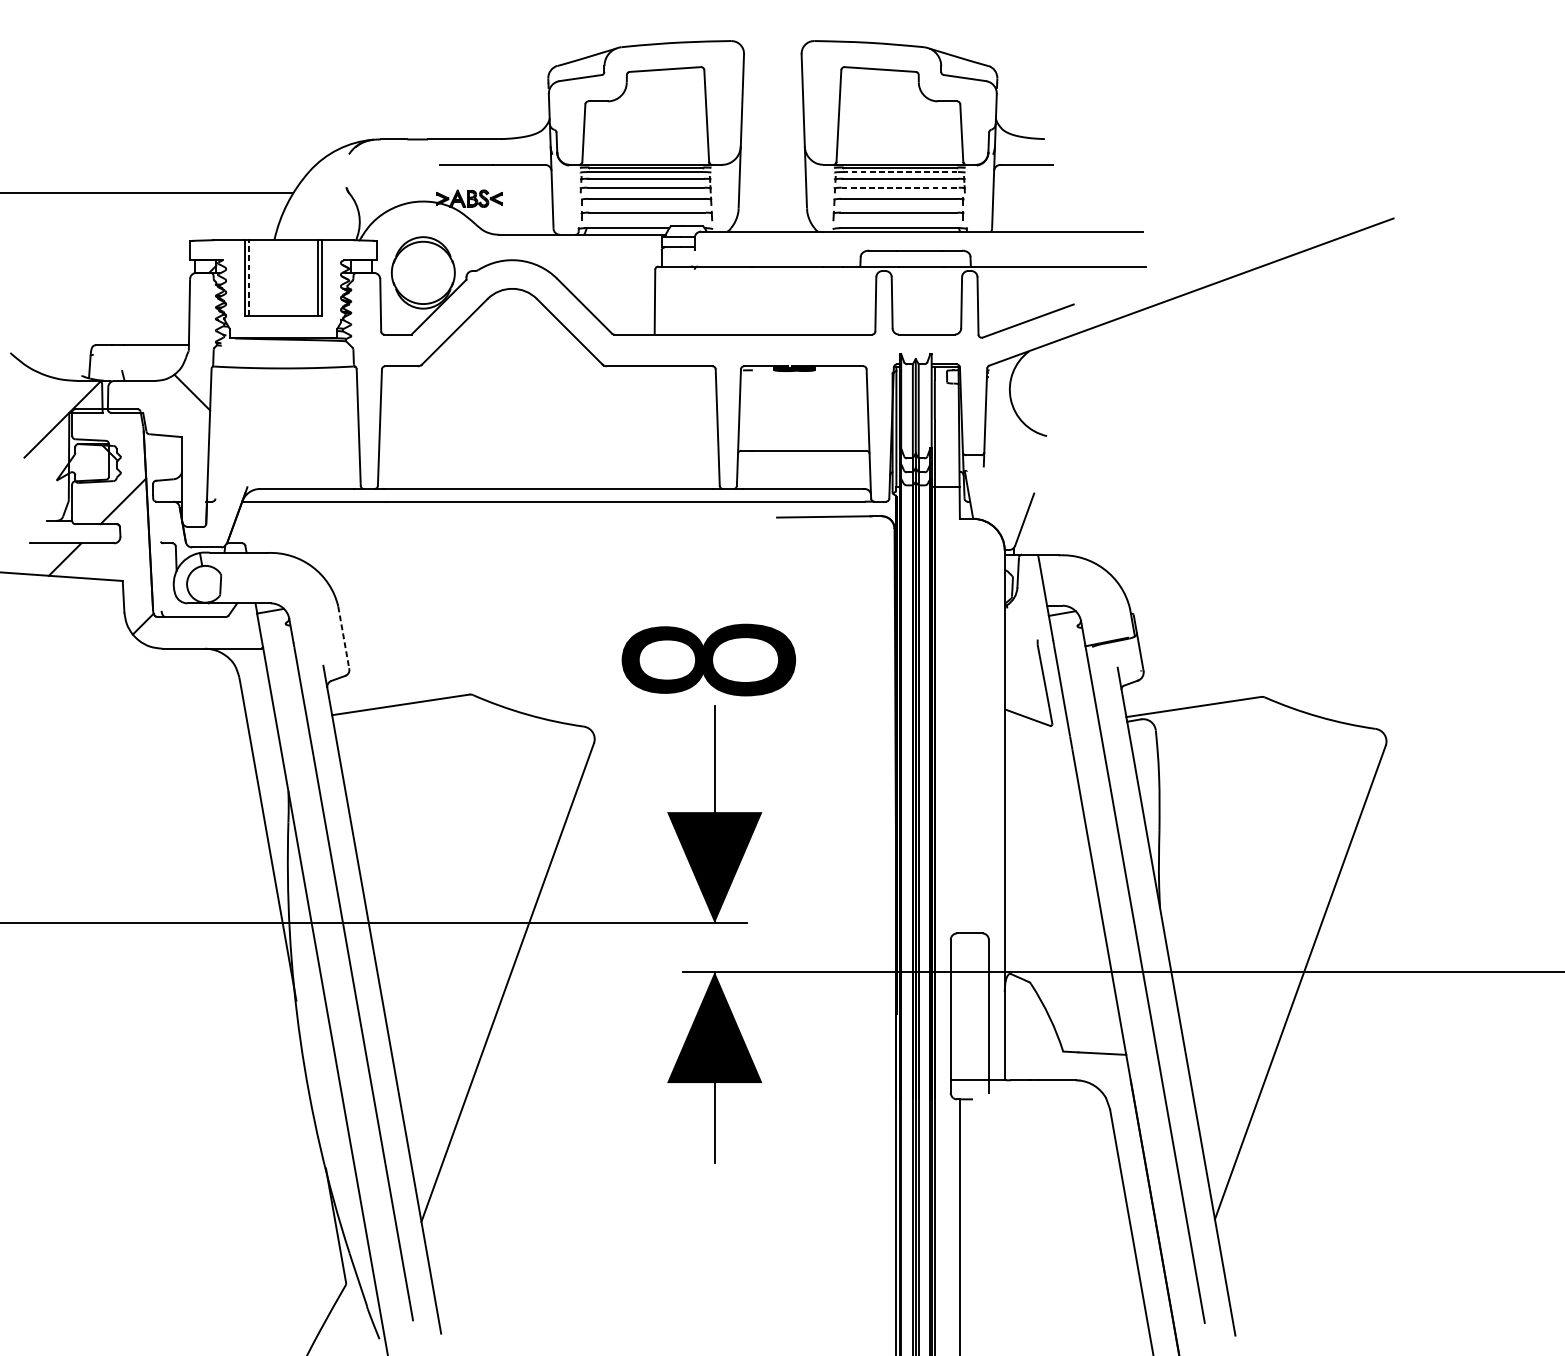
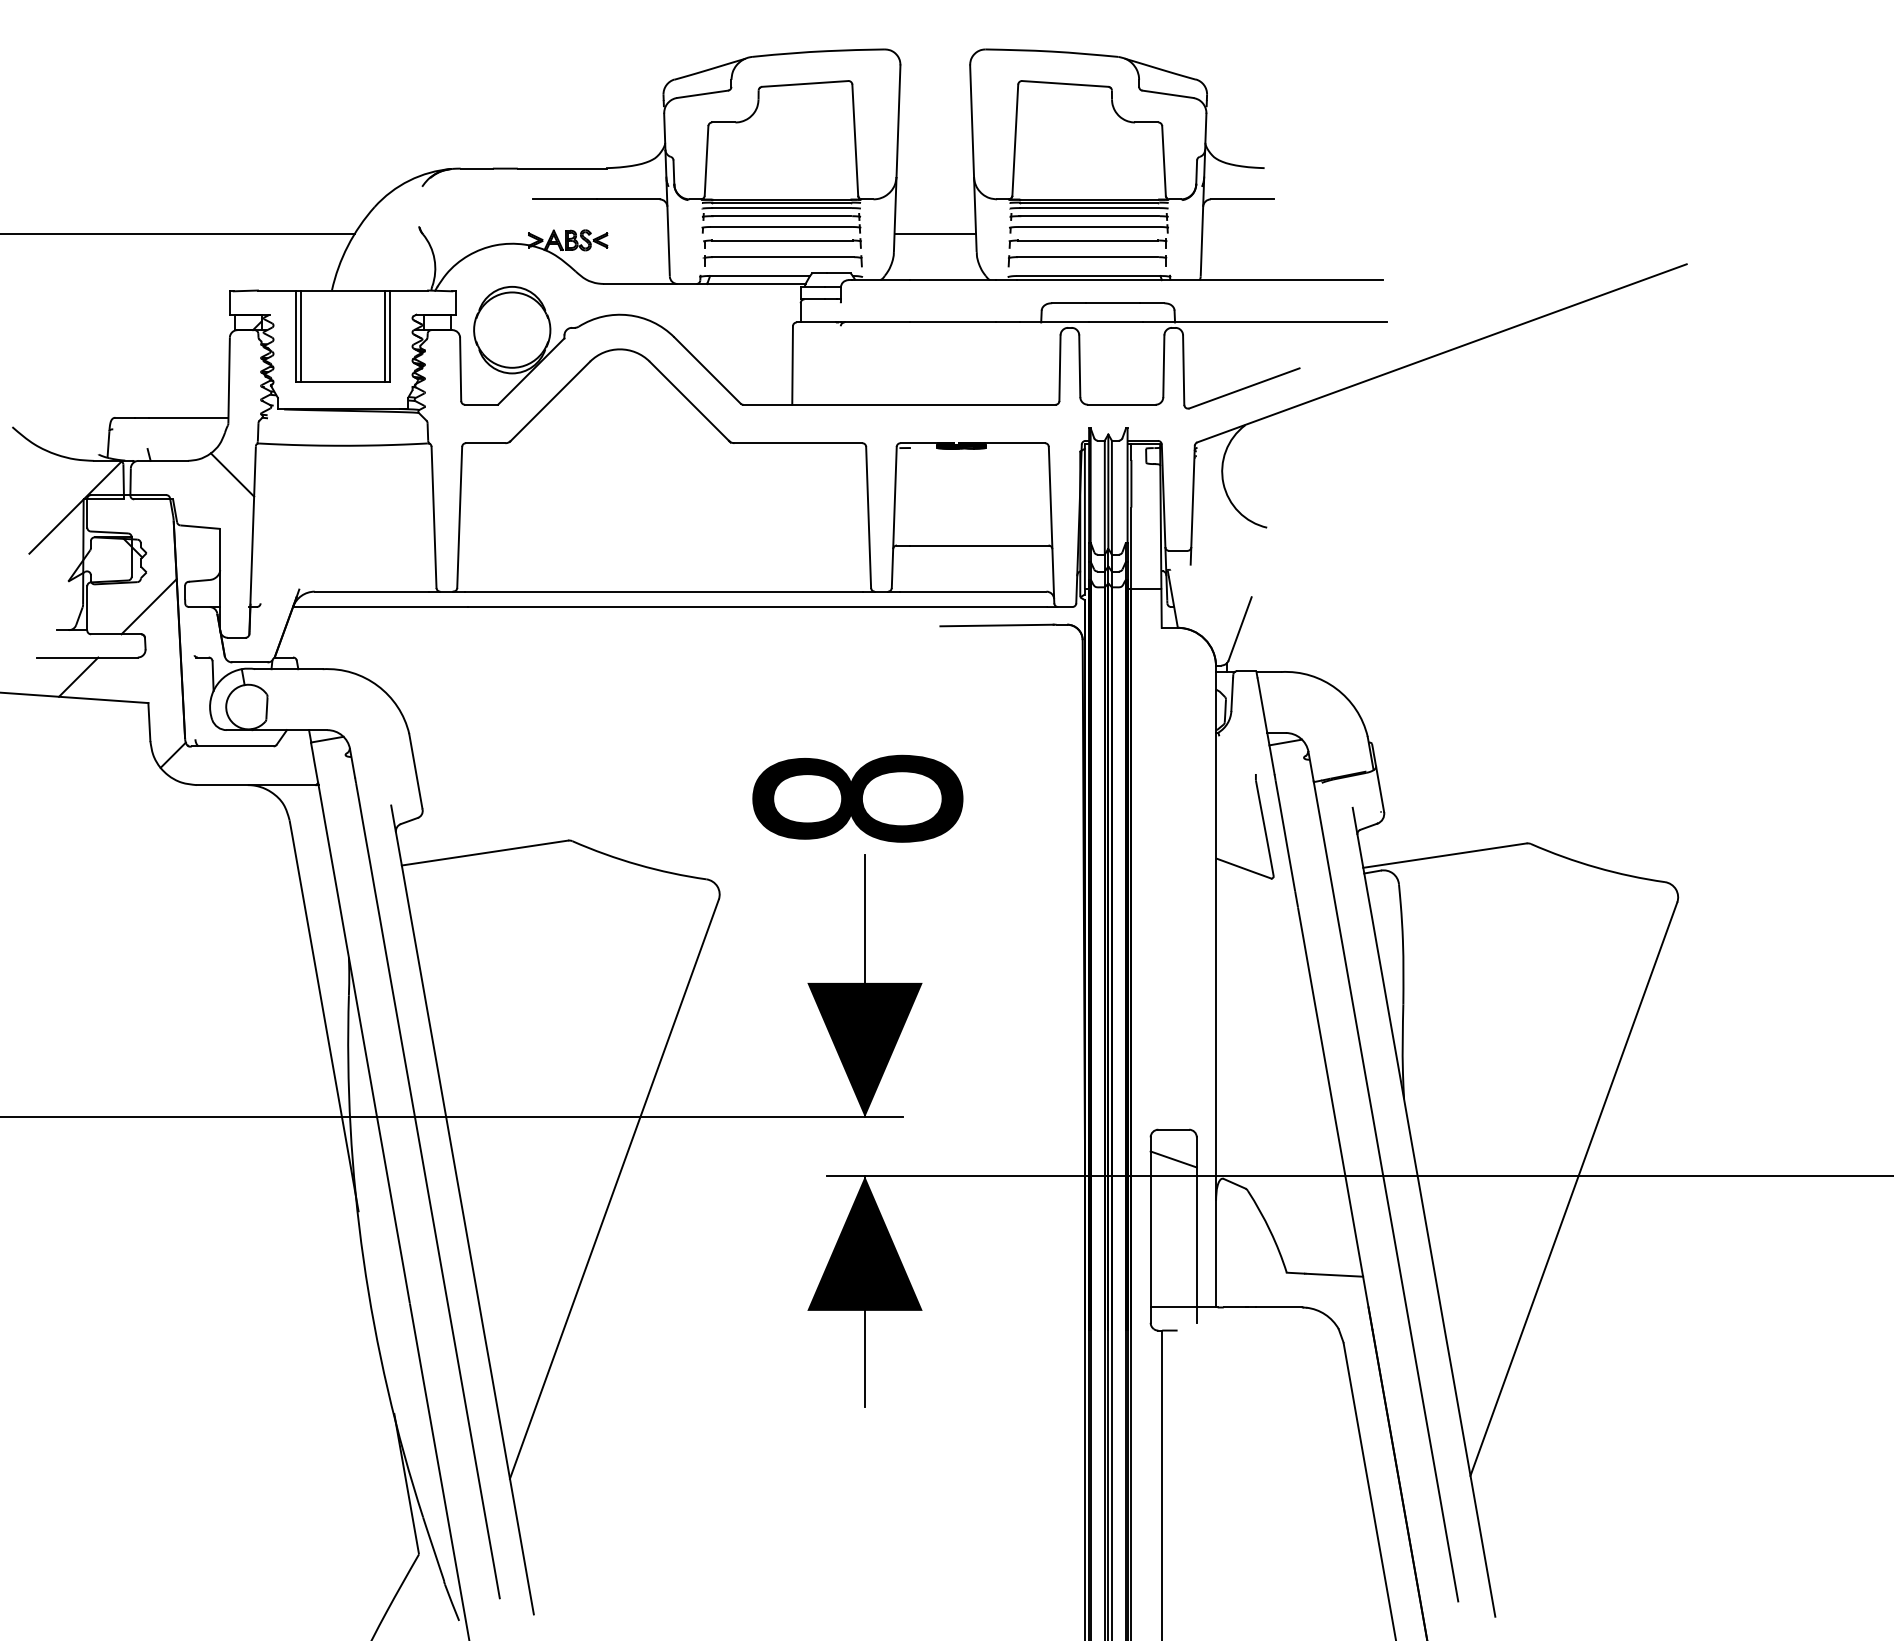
line: (900, 172) -> (1089, 208), dashed -> solid
line: (900, 187) -> (1089, 226), dashed -> solid
line: (772, 193) -> (935, 233), added
line: (249, 278) -> (301, 336), dashed -> solid
line: (343, 637) -> (415, 771), dashed -> solid
line: (969, 958) -> (1173, 1159), added

